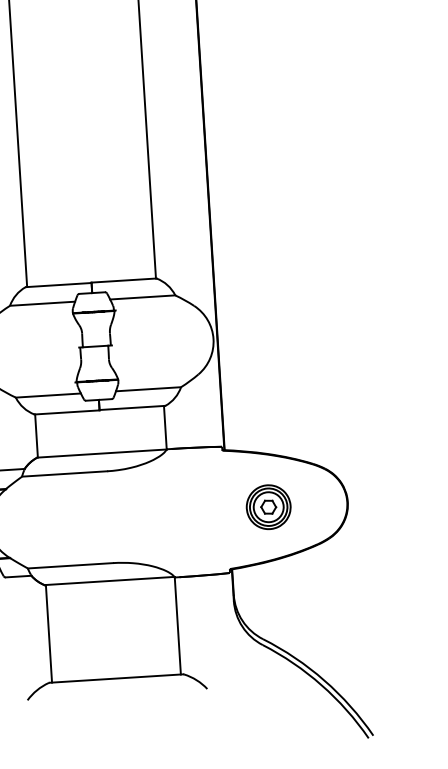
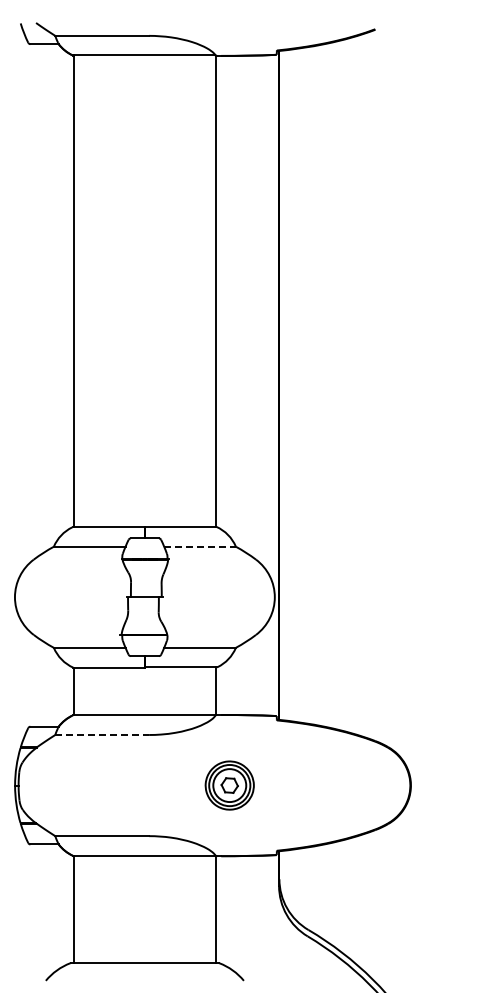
line: (143, 297) -> (200, 546), solid -> dashed
line: (64, 474) -> (102, 735), solid -> dashed
part: (268, 507) -> (229, 785), moved

